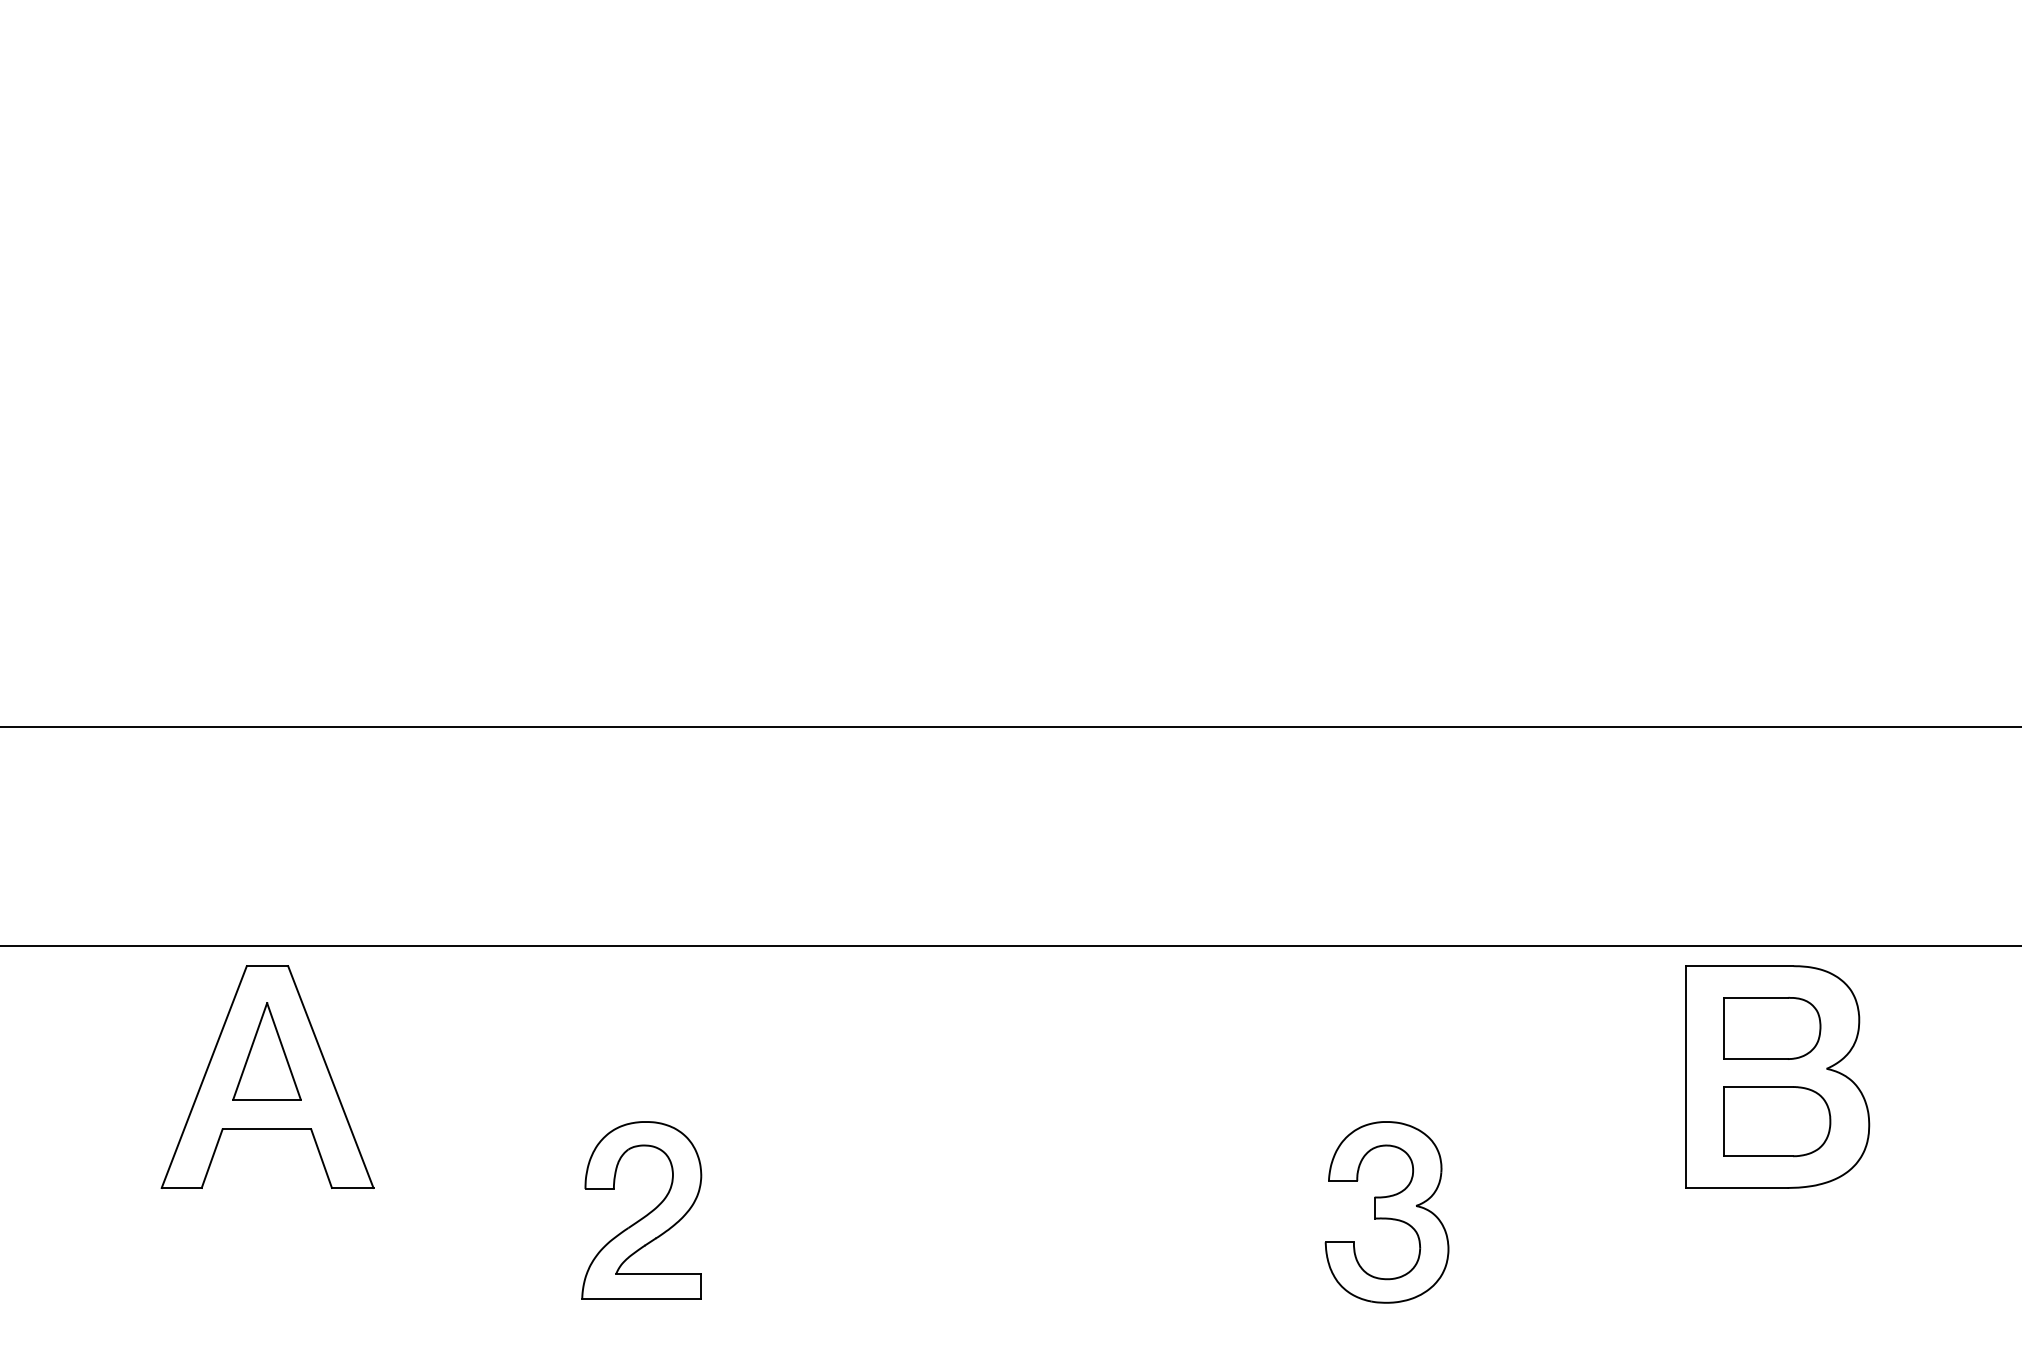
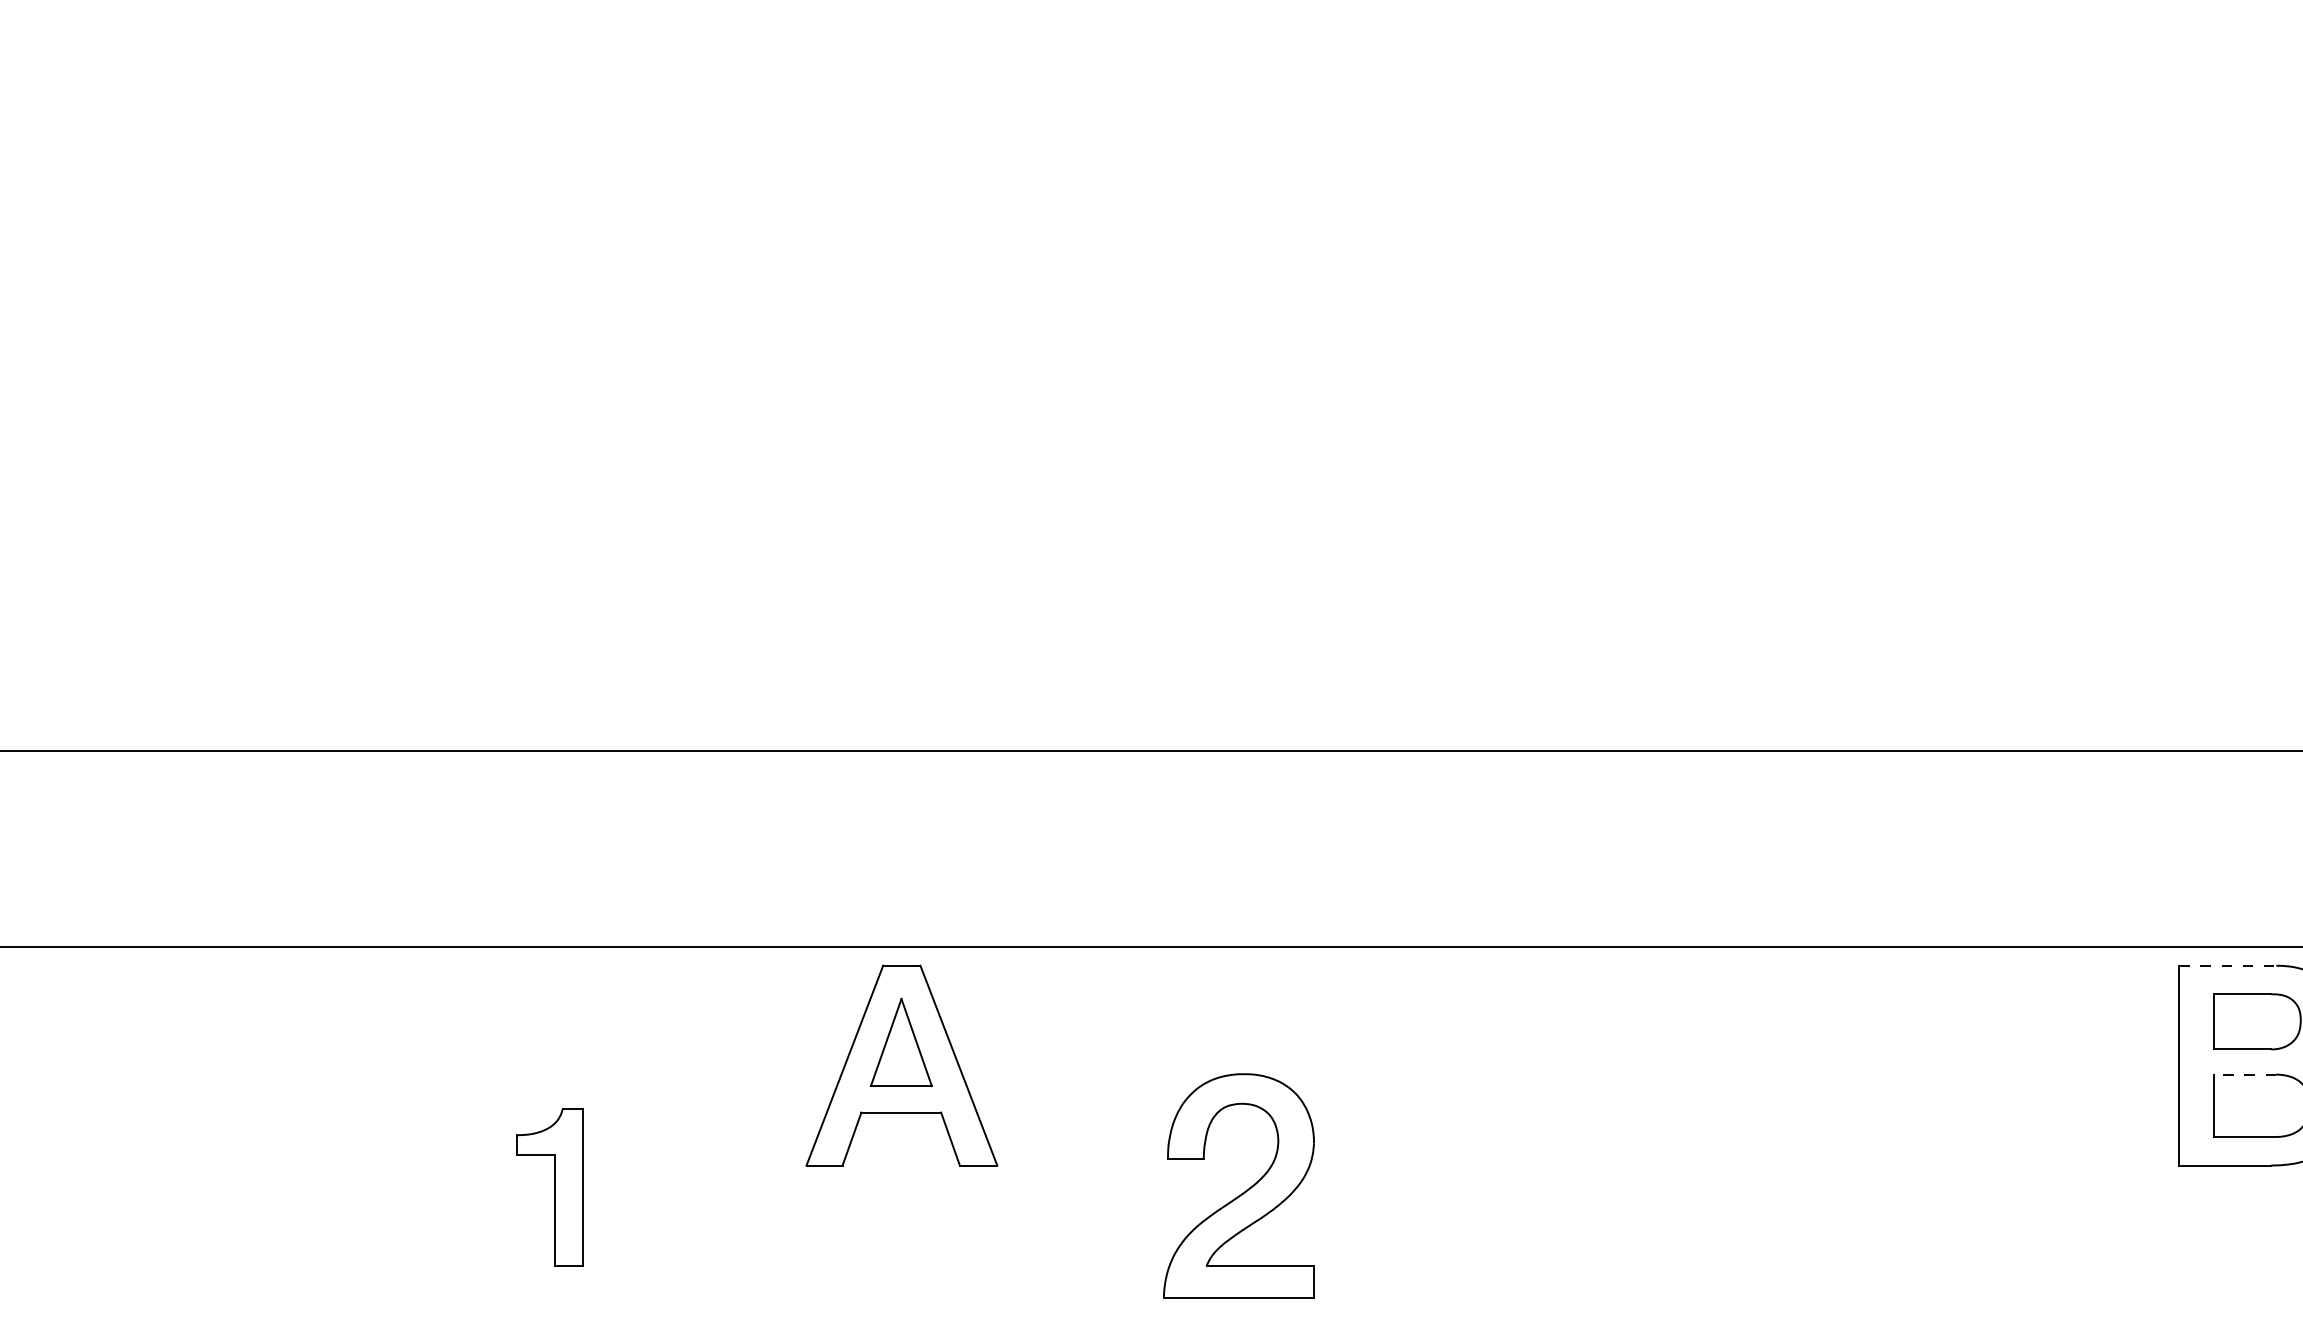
line: (1739, 965) -> (2227, 965), solid -> dashed
line: (1759, 1086) -> (2245, 1074), solid -> dashed
part: (641, 1210) -> (1238, 1185), size x1.4
part: (1387, 1212) -> (1910, 1187), removed

